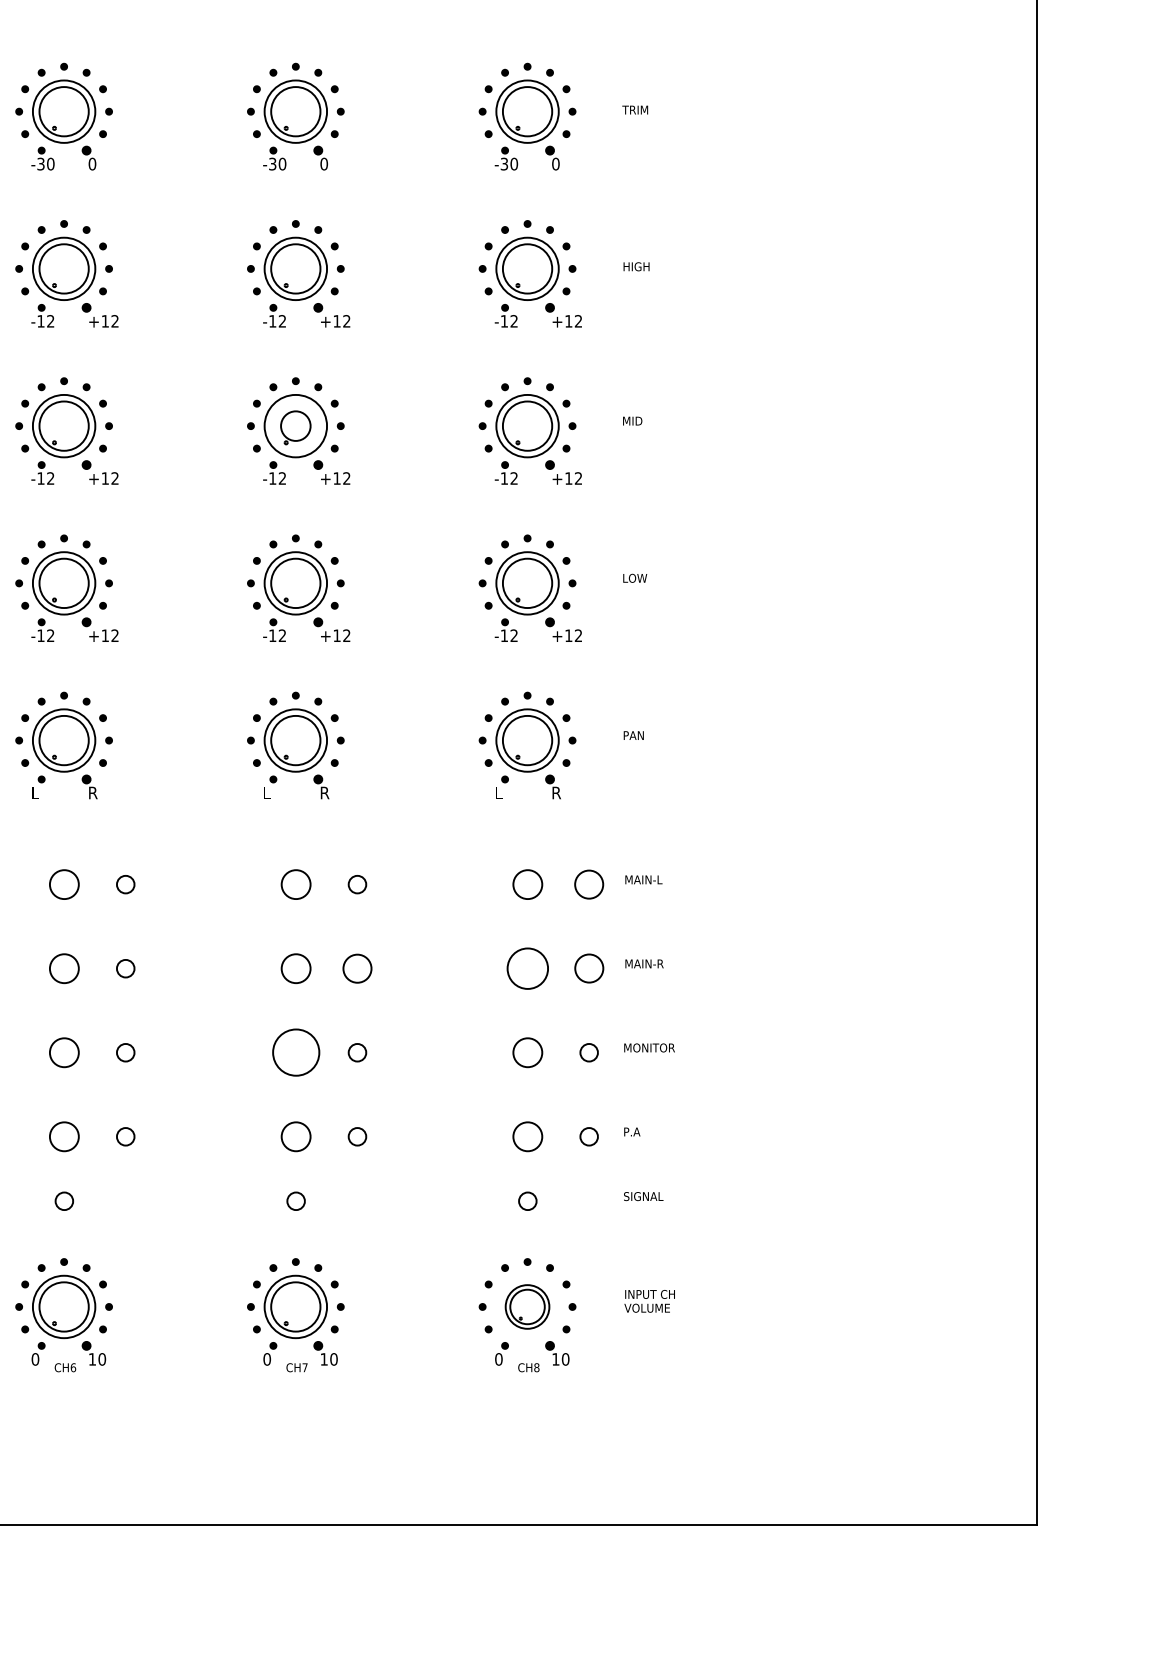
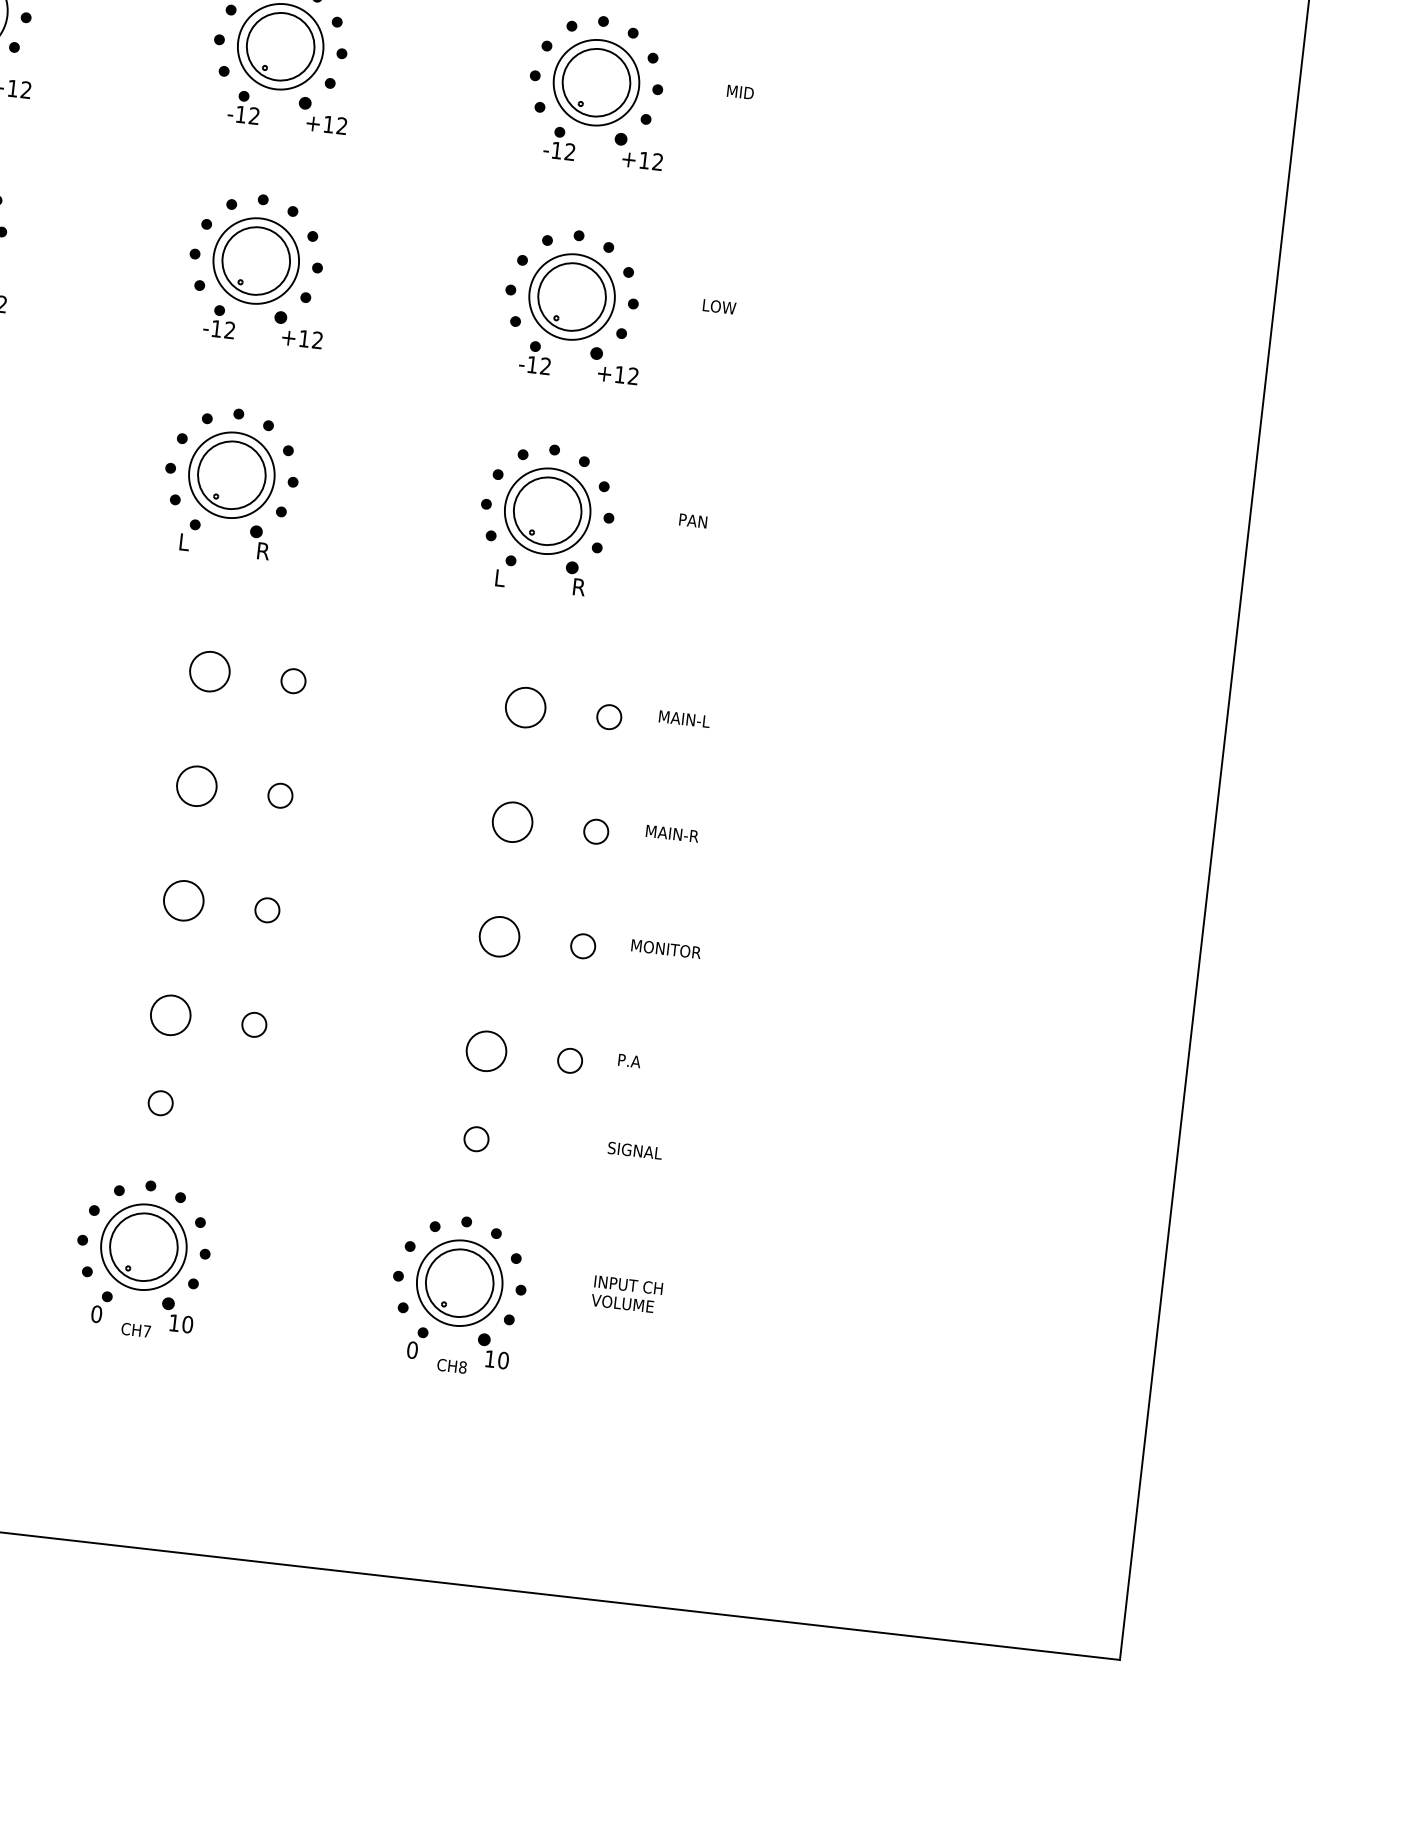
circle: (295, 425) -> (280, 45), size x1.67
circle: (588, 884) -> (608, 716), size x0.62
circle: (357, 968) -> (280, 795), size x0.62
circle: (527, 968) -> (512, 821), size x0.71
circle: (588, 968) -> (595, 831), size x0.62
circle: (295, 1052) -> (182, 900), size x0.62
part: (527, 1306) -> (459, 1282), size x1.43

